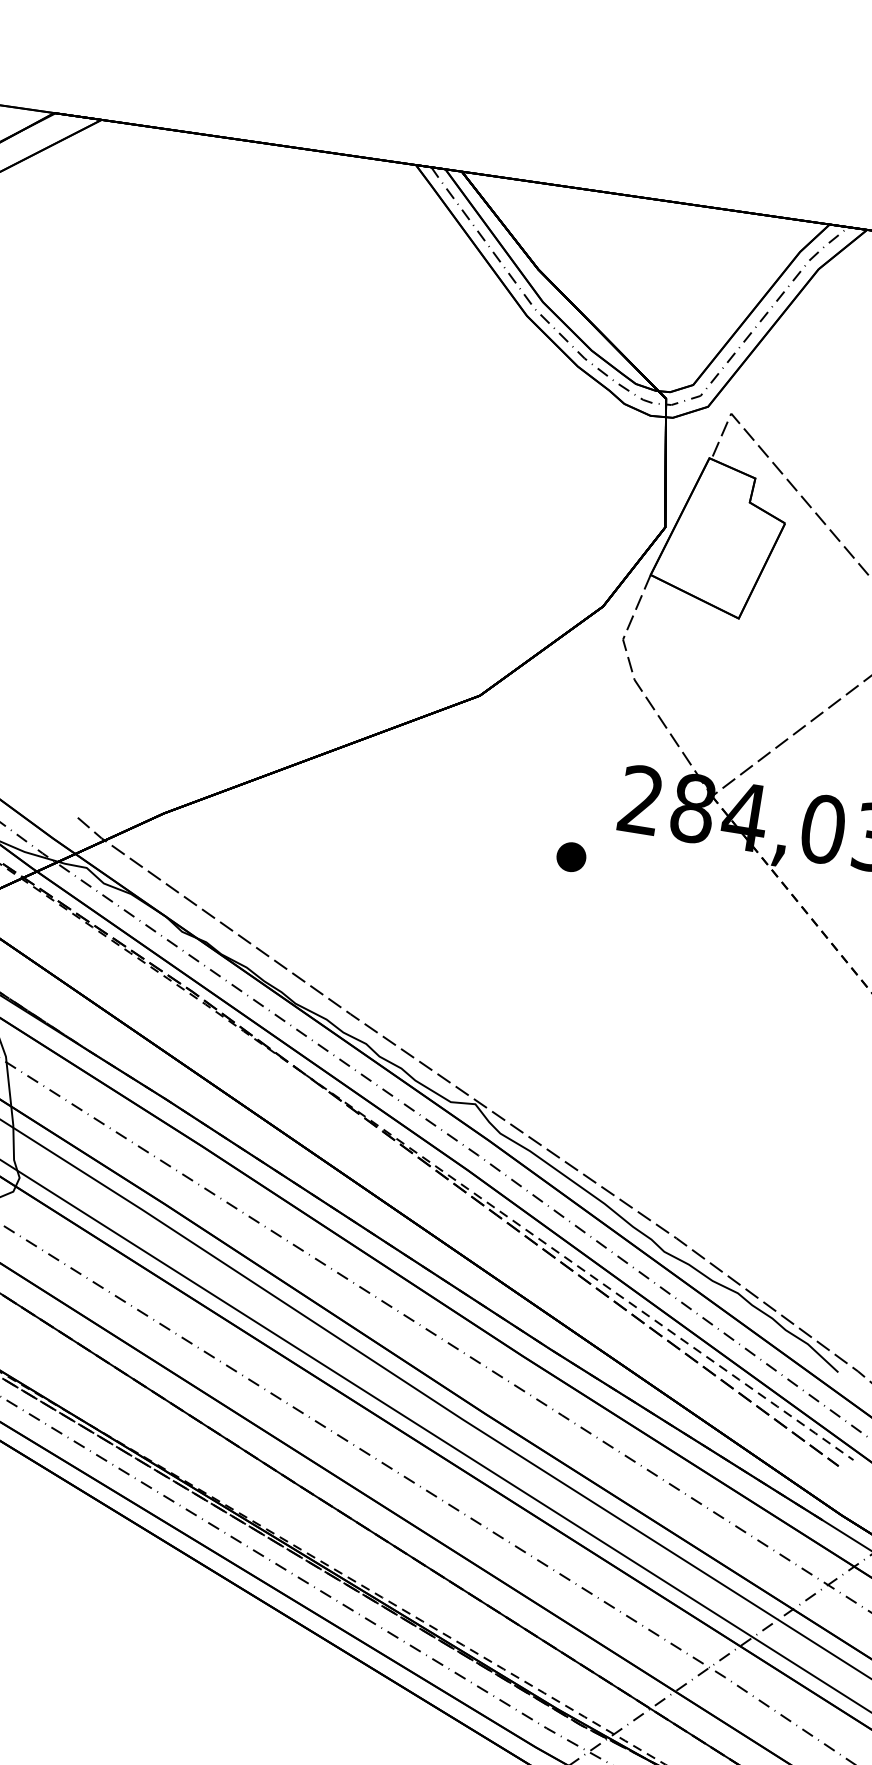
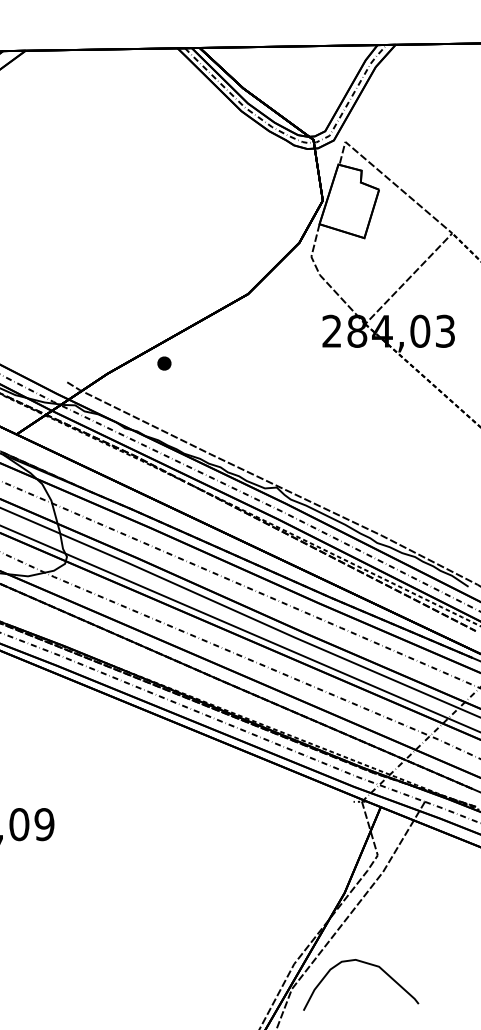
part: (571, 857) -> (164, 363), moved

